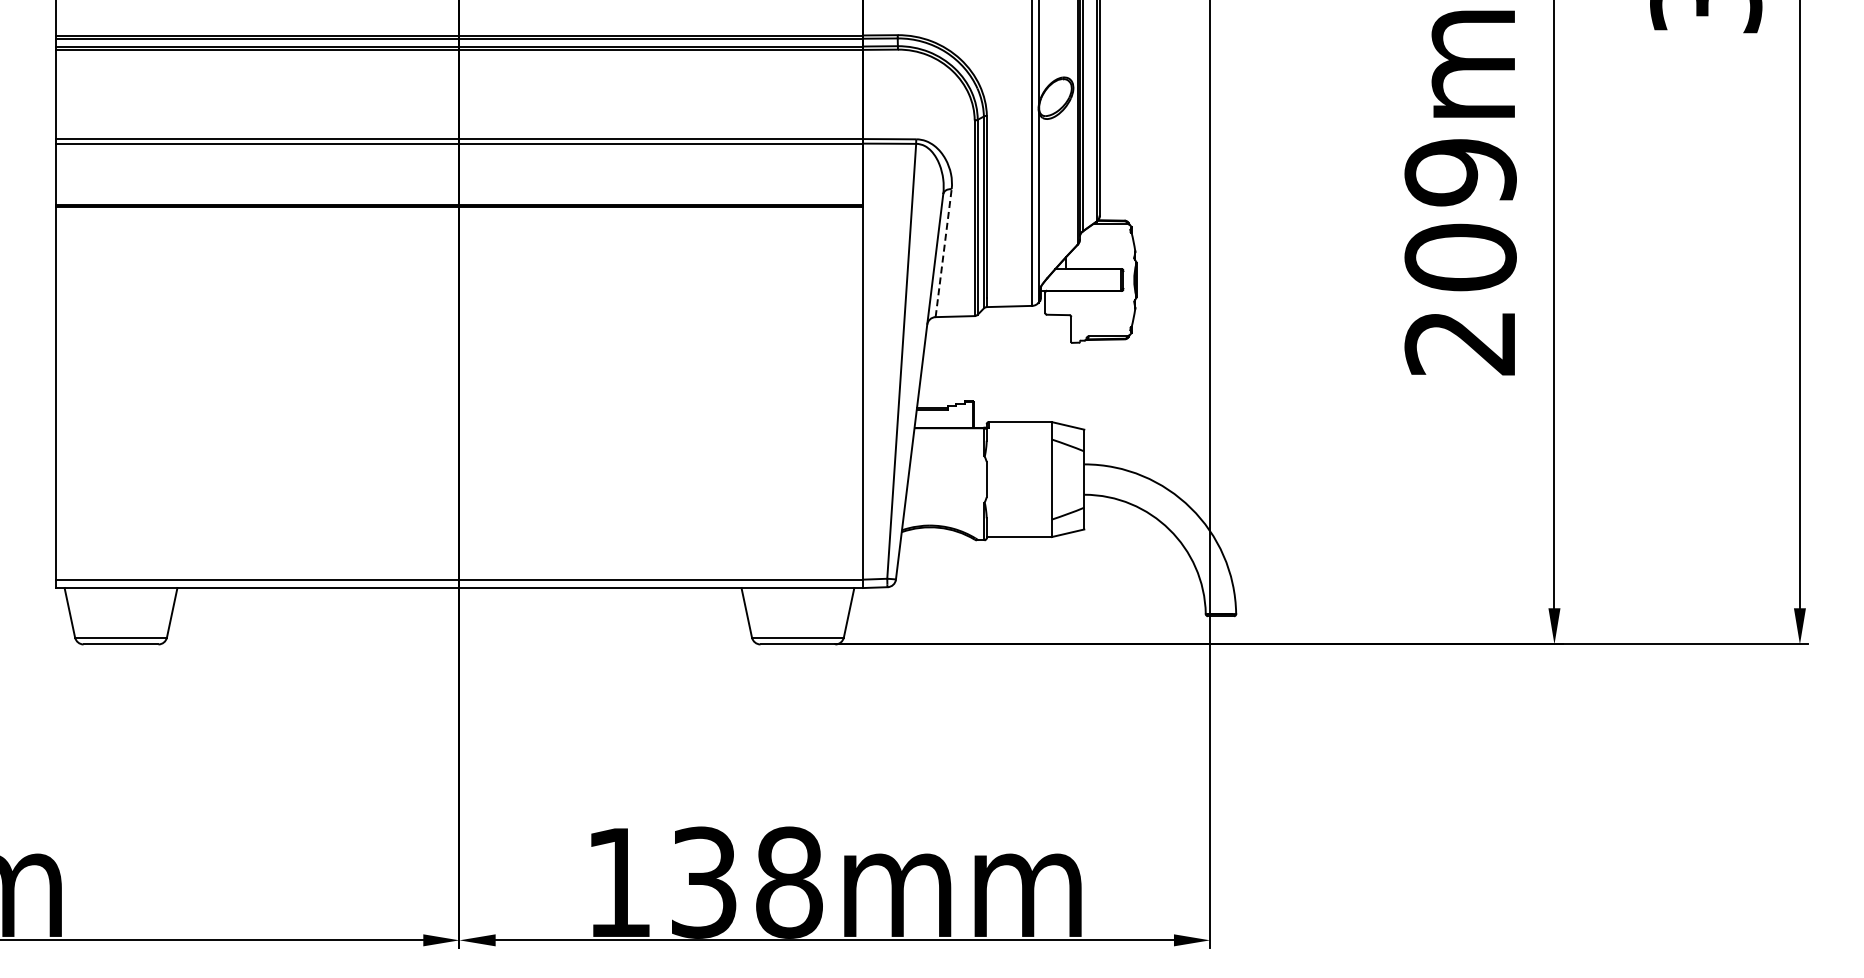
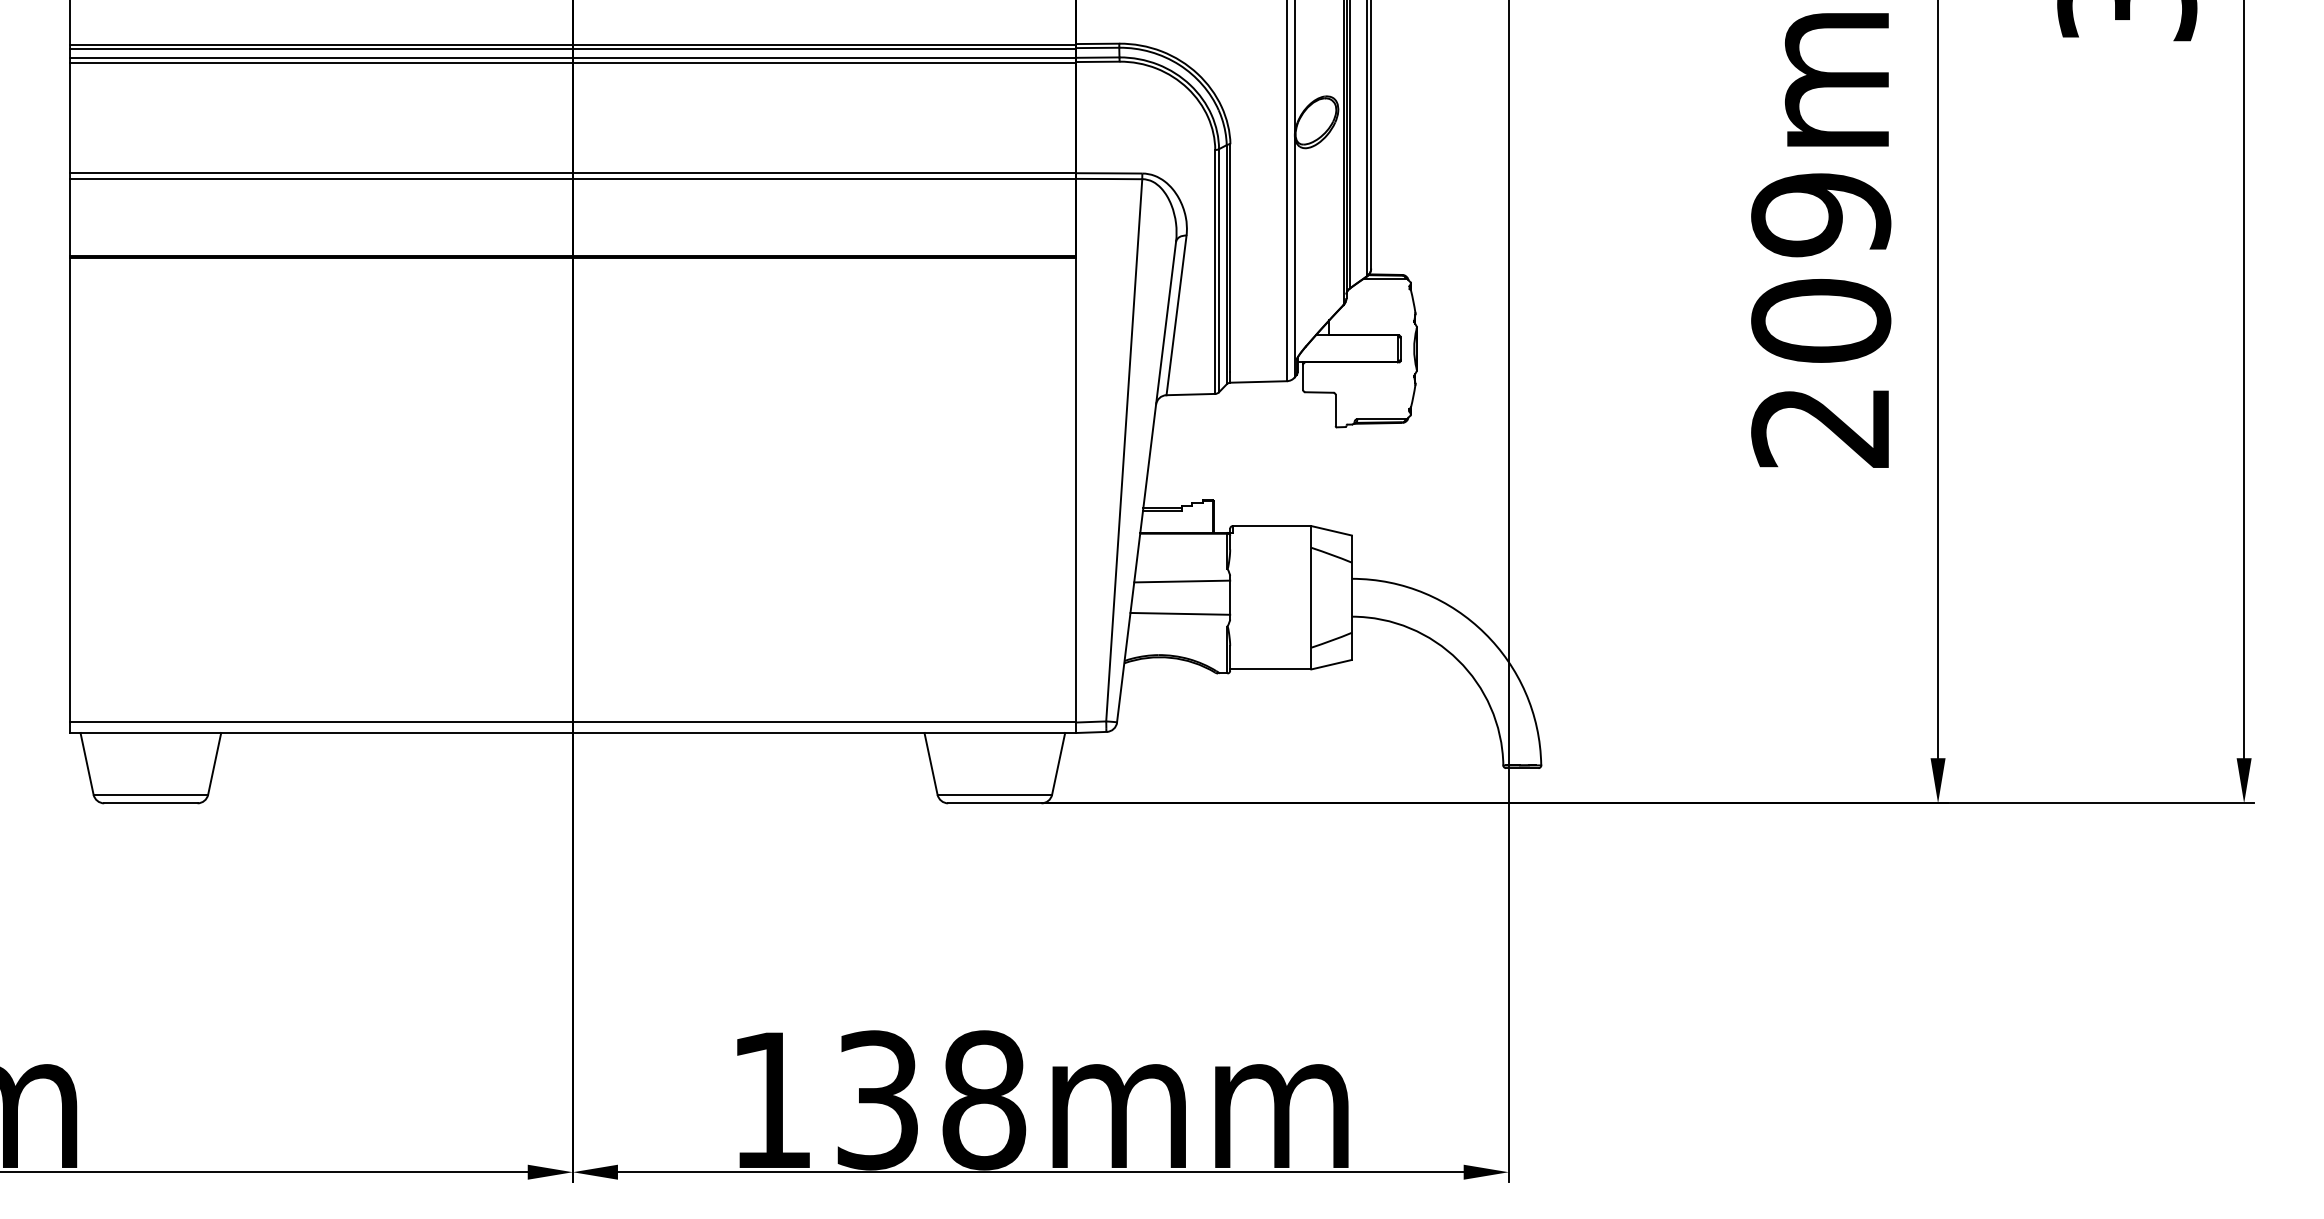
line: (943, 253) -> (1176, 315), dashed -> solid
line: (947, 466) -> (1181, 581), added
line: (946, 492) -> (1180, 613), added

